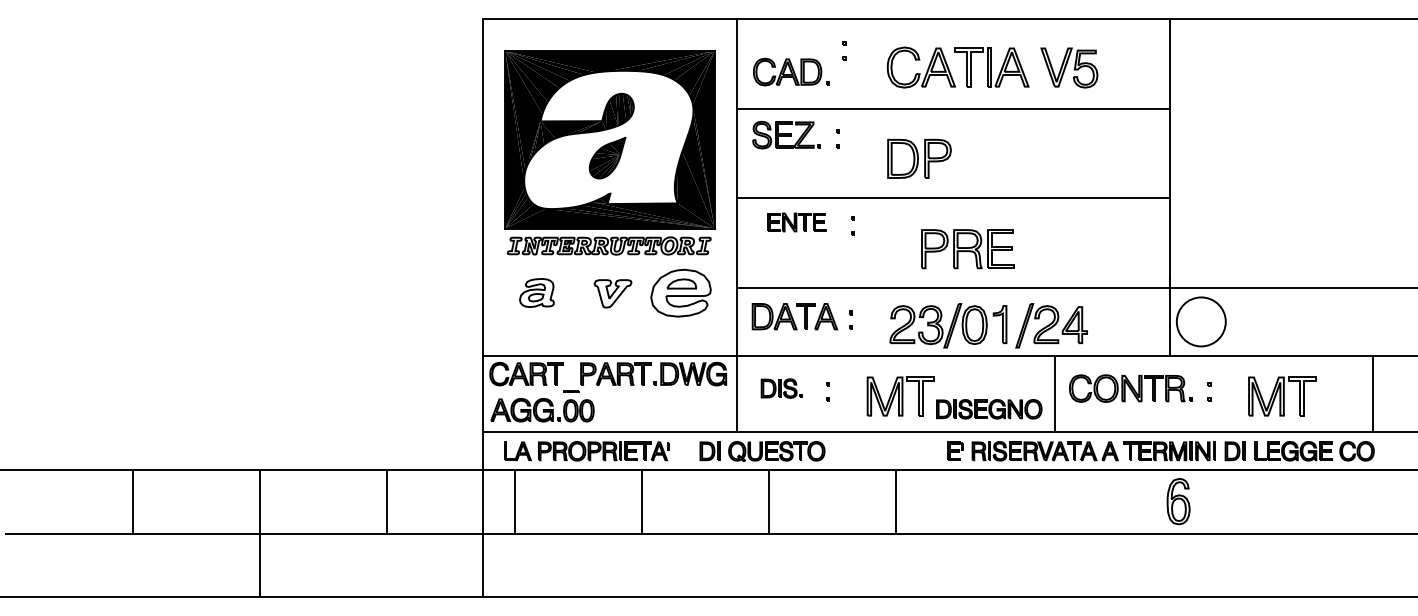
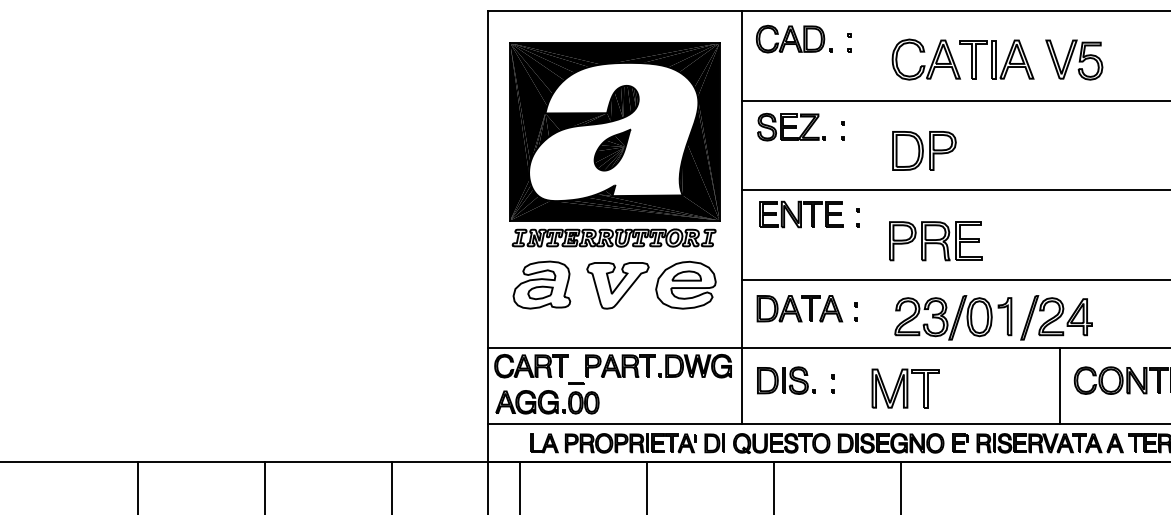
part: (791, 71) -> (794, 38), moved
part: (796, 222) -> (801, 214), size x1.43
part: (967, 249) -> (935, 241), moved
part: (536, 292) -> (541, 284), size x1.67
part: (612, 293) -> (617, 285), size x1.67
part: (781, 388) -> (786, 380), size x1.43
part: (989, 409) -> (891, 443), moved
part: (586, 451) -> (613, 443), moved

